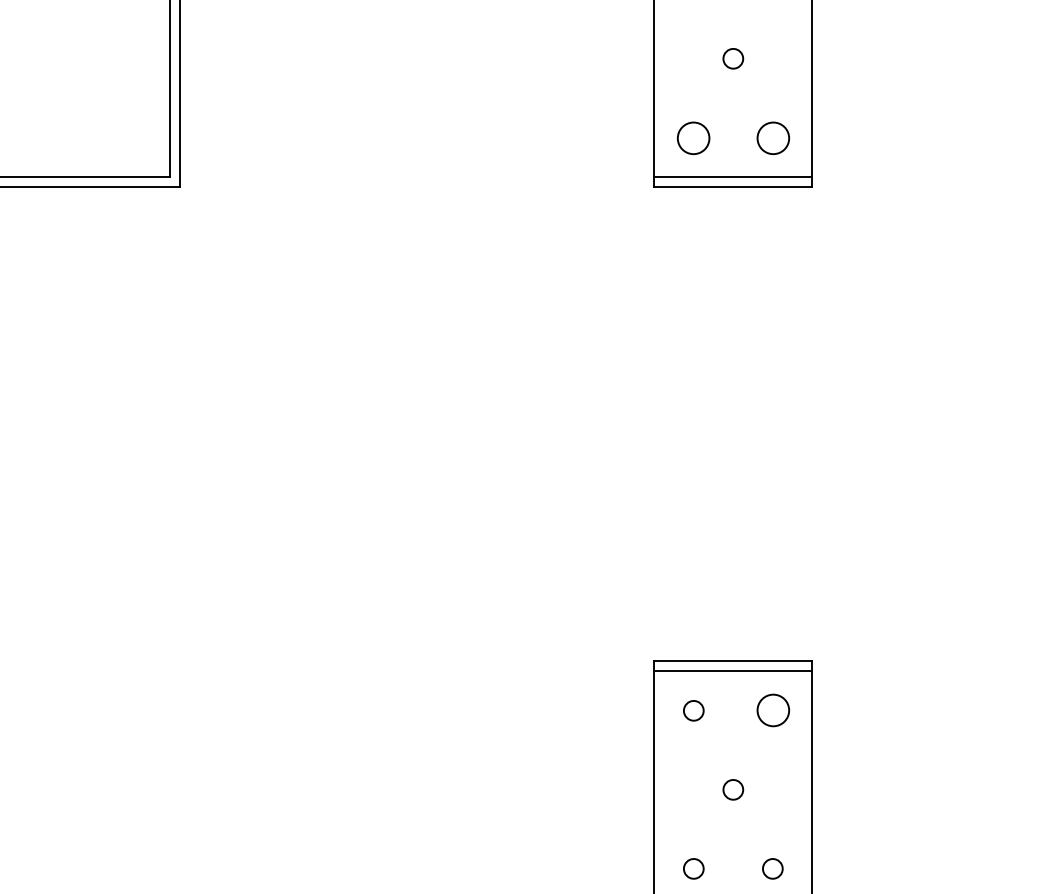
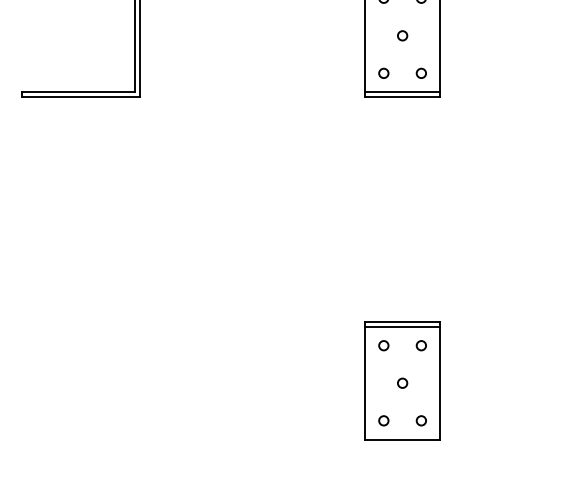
circle: (693, 135) -> (383, 72), size x0.62
circle: (770, 135) -> (420, 72), size x0.62
circle: (770, 710) -> (420, 345), size x0.62

